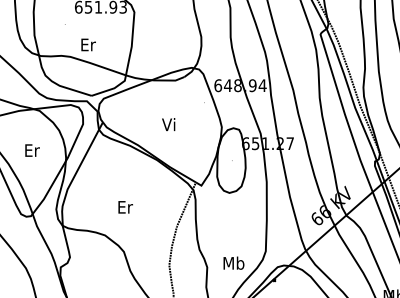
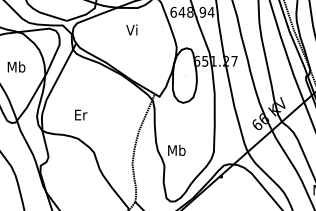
text: (168, 124) -> (131, 29), moved
text: (31, 149) -> (16, 66), Er -> Mb
text: (125, 207) -> (81, 115), moved
text: (233, 262) -> (176, 149), moved

